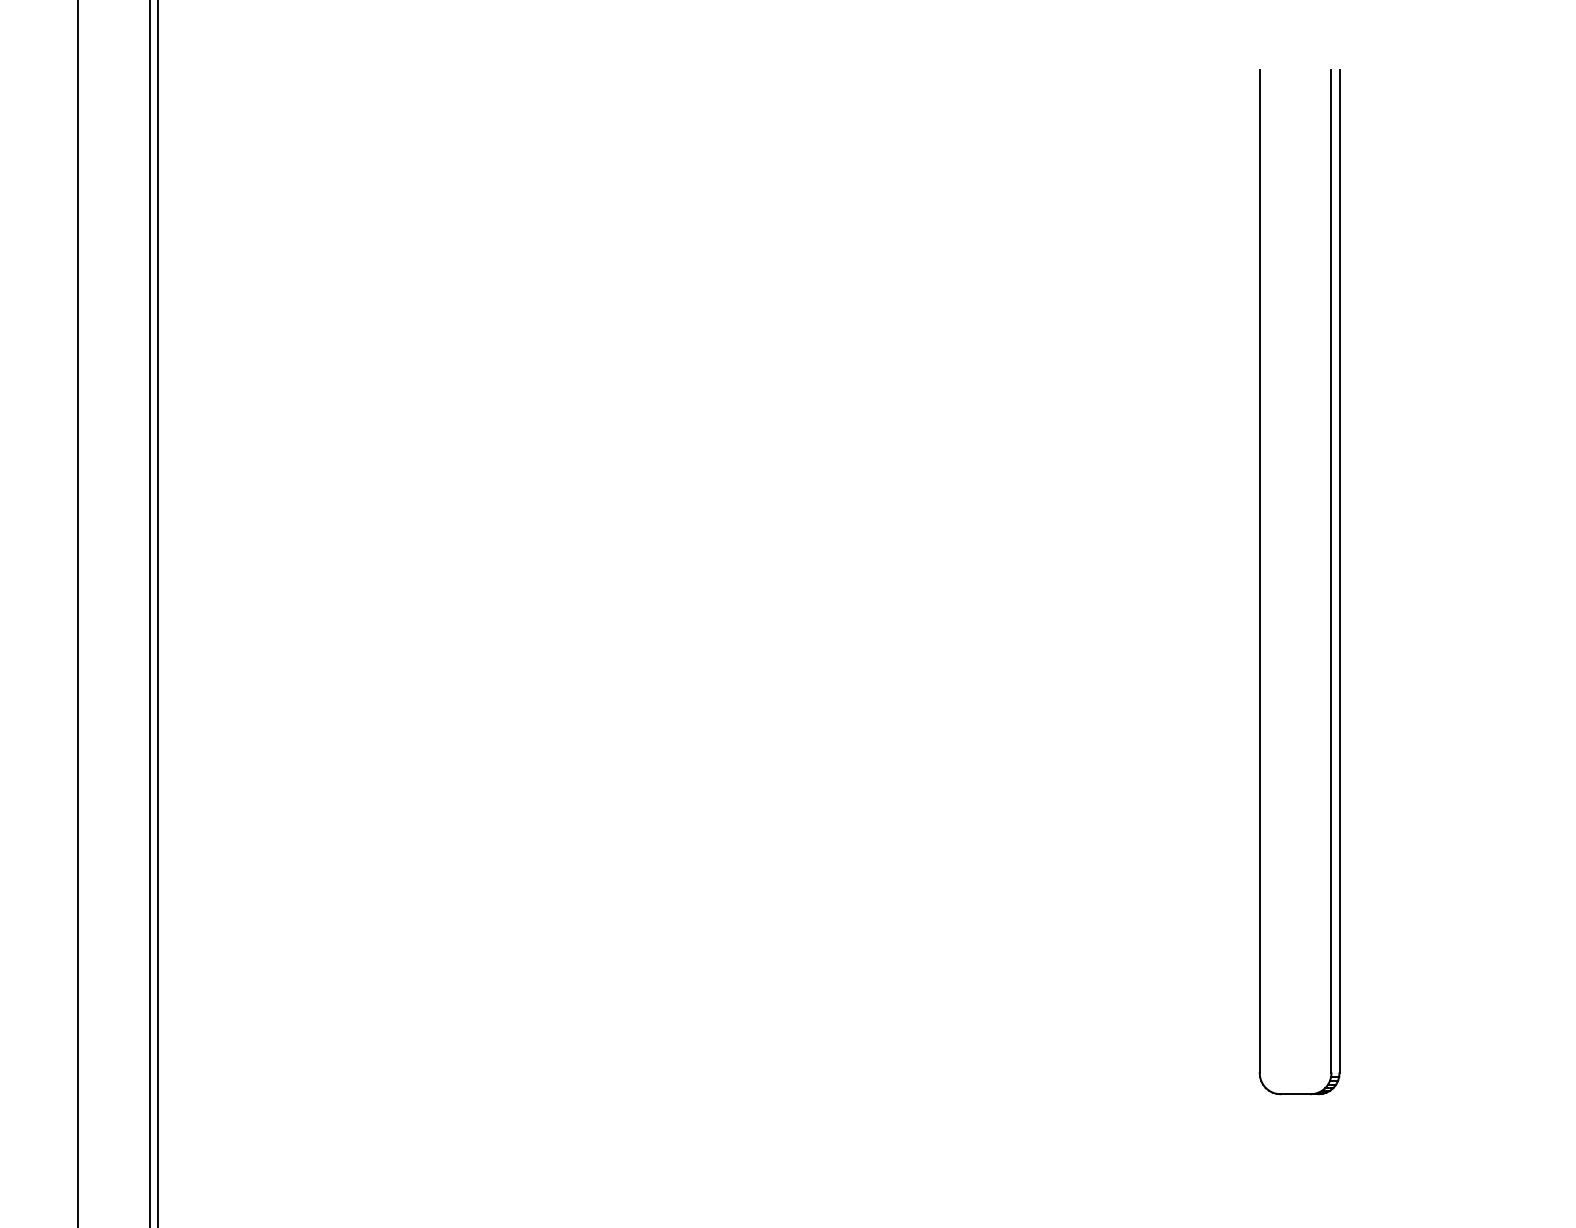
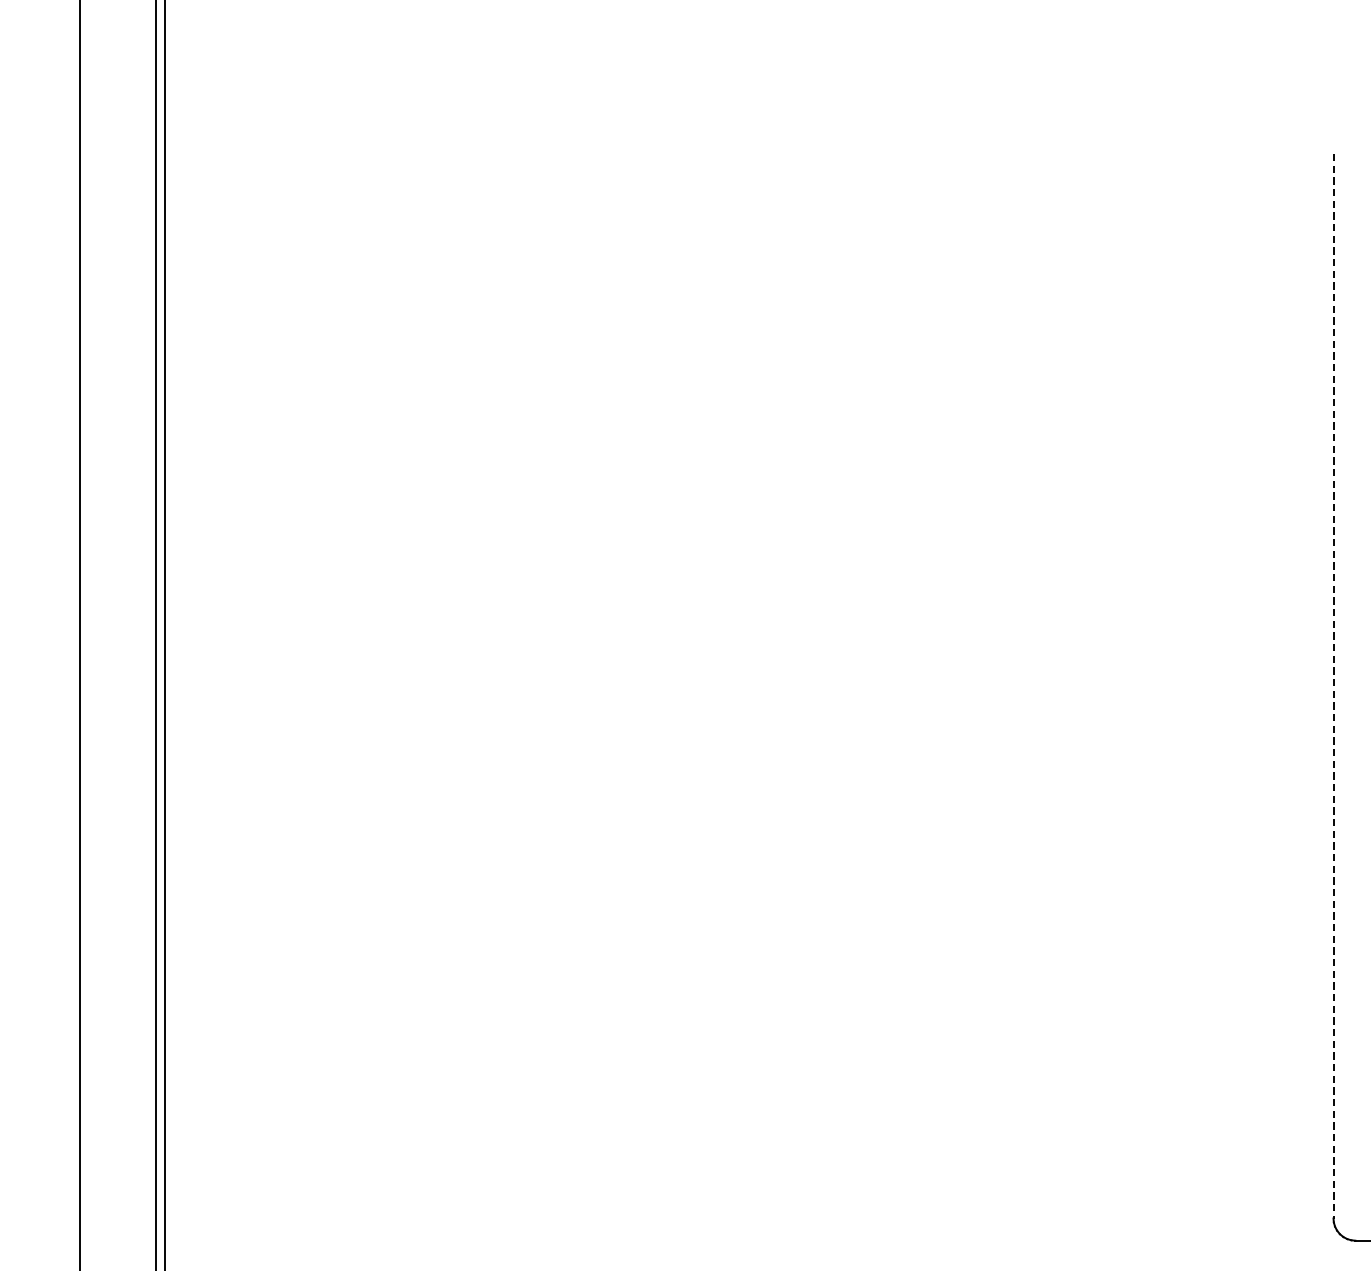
line: (1259, 571) -> (1333, 686), solid -> dashed

